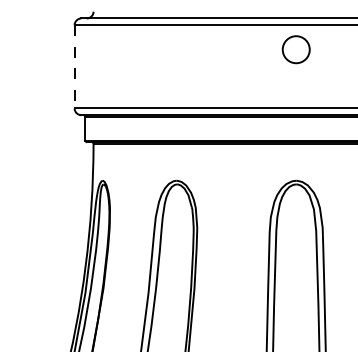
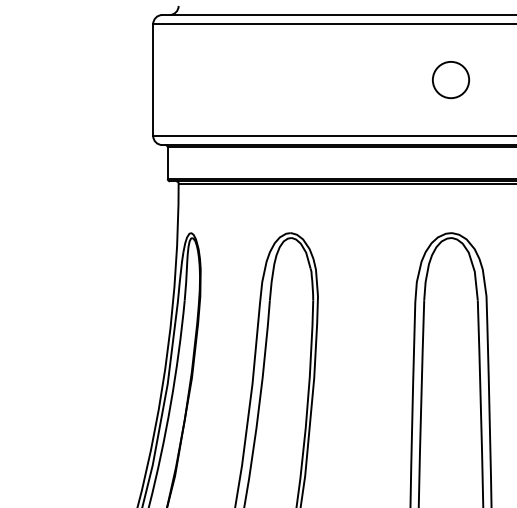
circle: (295, 50) -> (450, 80), moved
line: (74, 67) -> (153, 80), dashed -> solid

